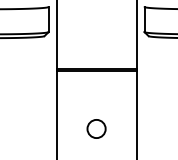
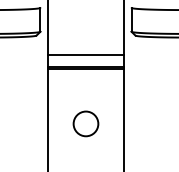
line: (96, 57) -> (85, 55), added
circle: (96, 128) -> (85, 123), size x1.43

